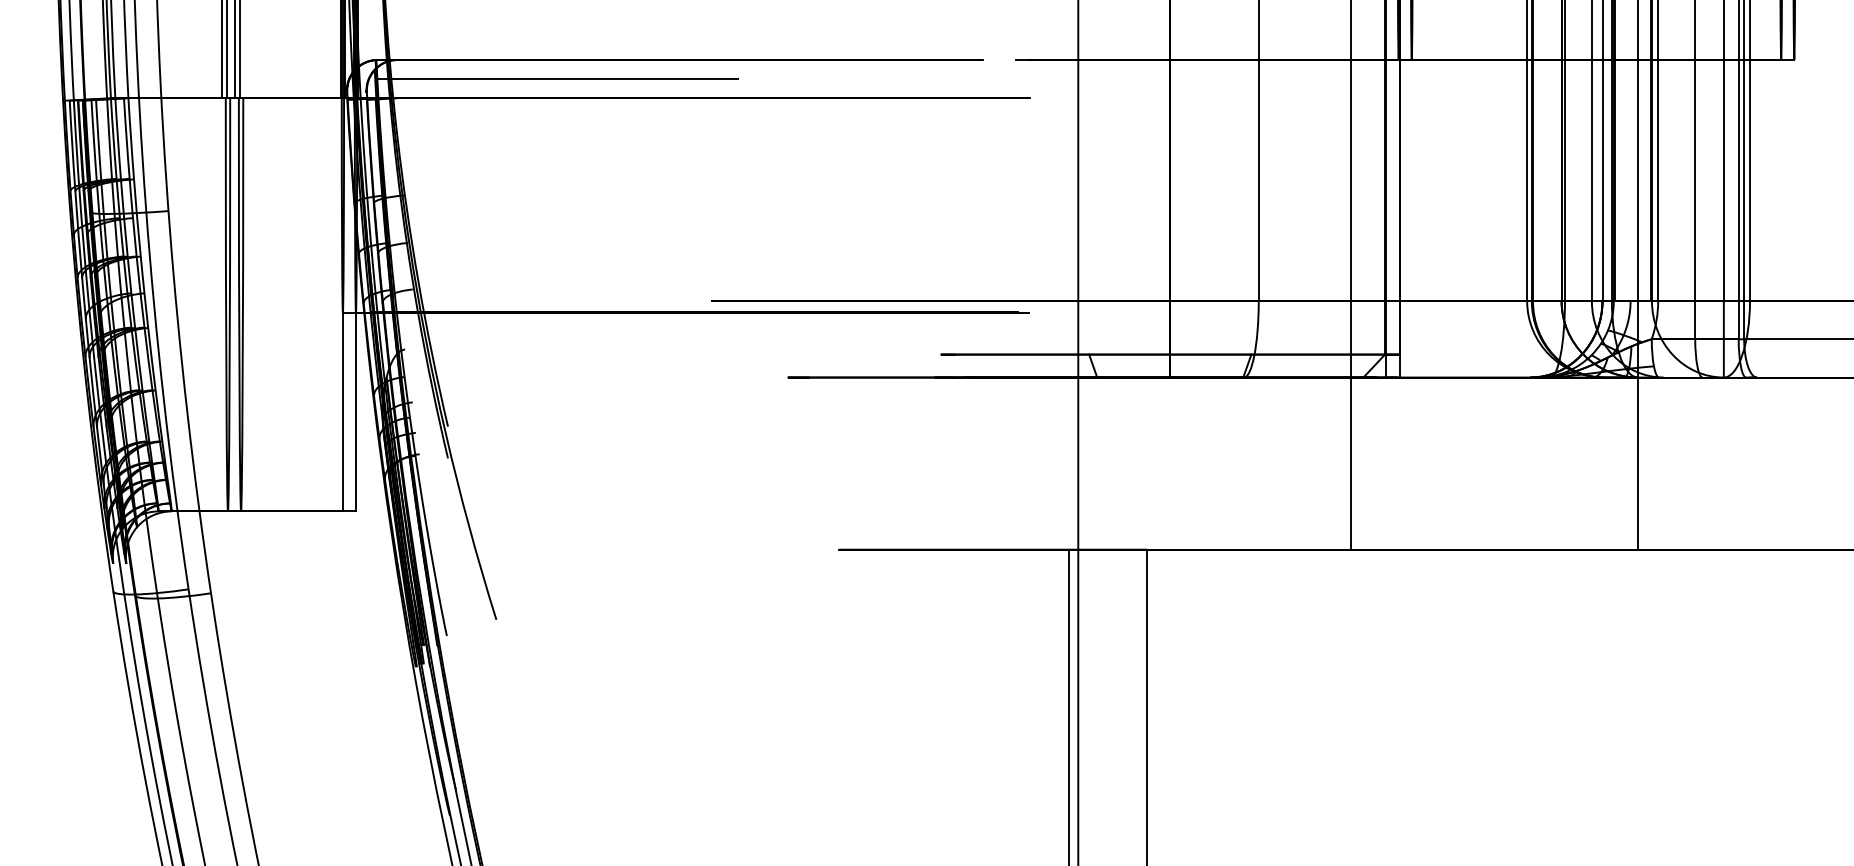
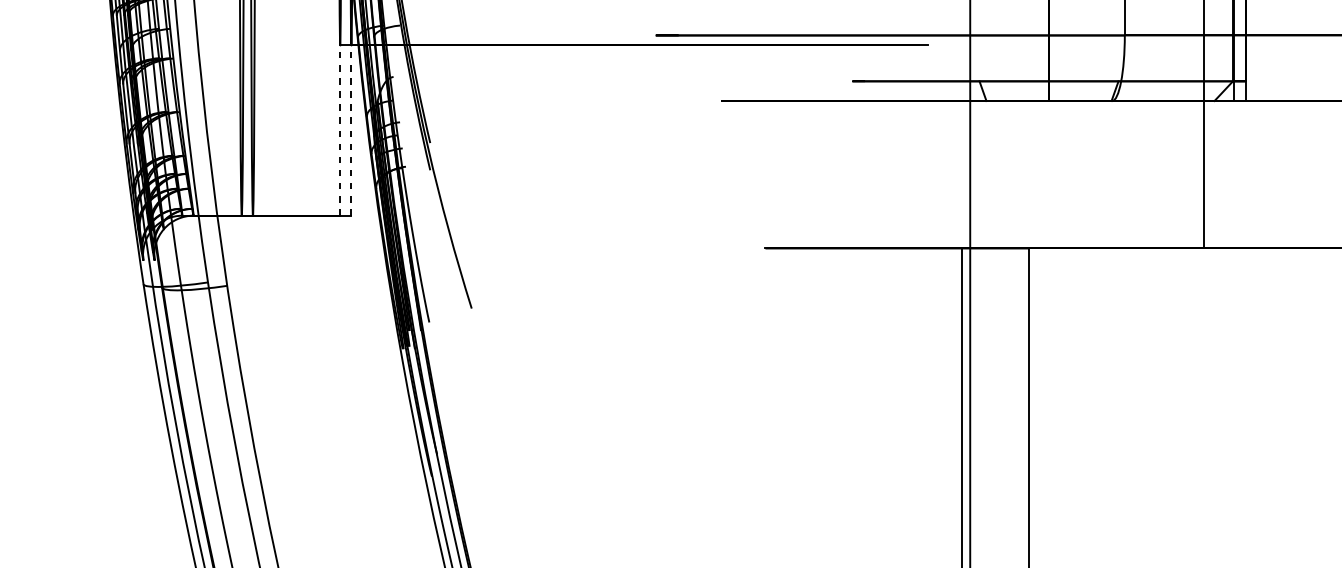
line: (342, 411) -> (339, 130), solid -> dashed
line: (355, 411) -> (351, 130), solid -> dashed

